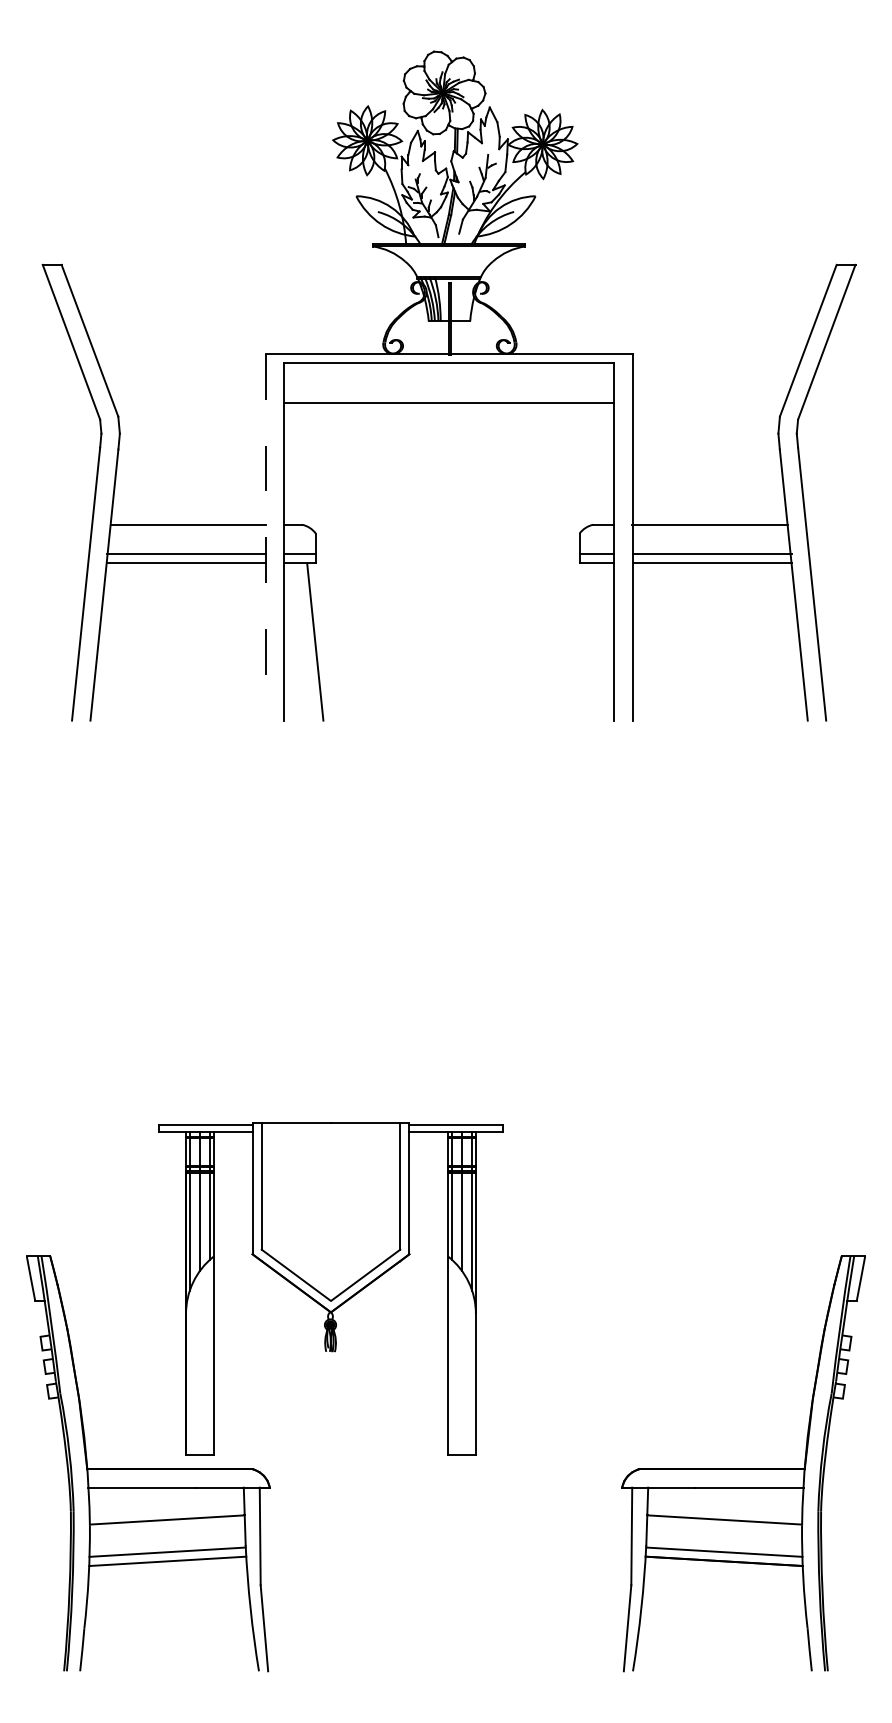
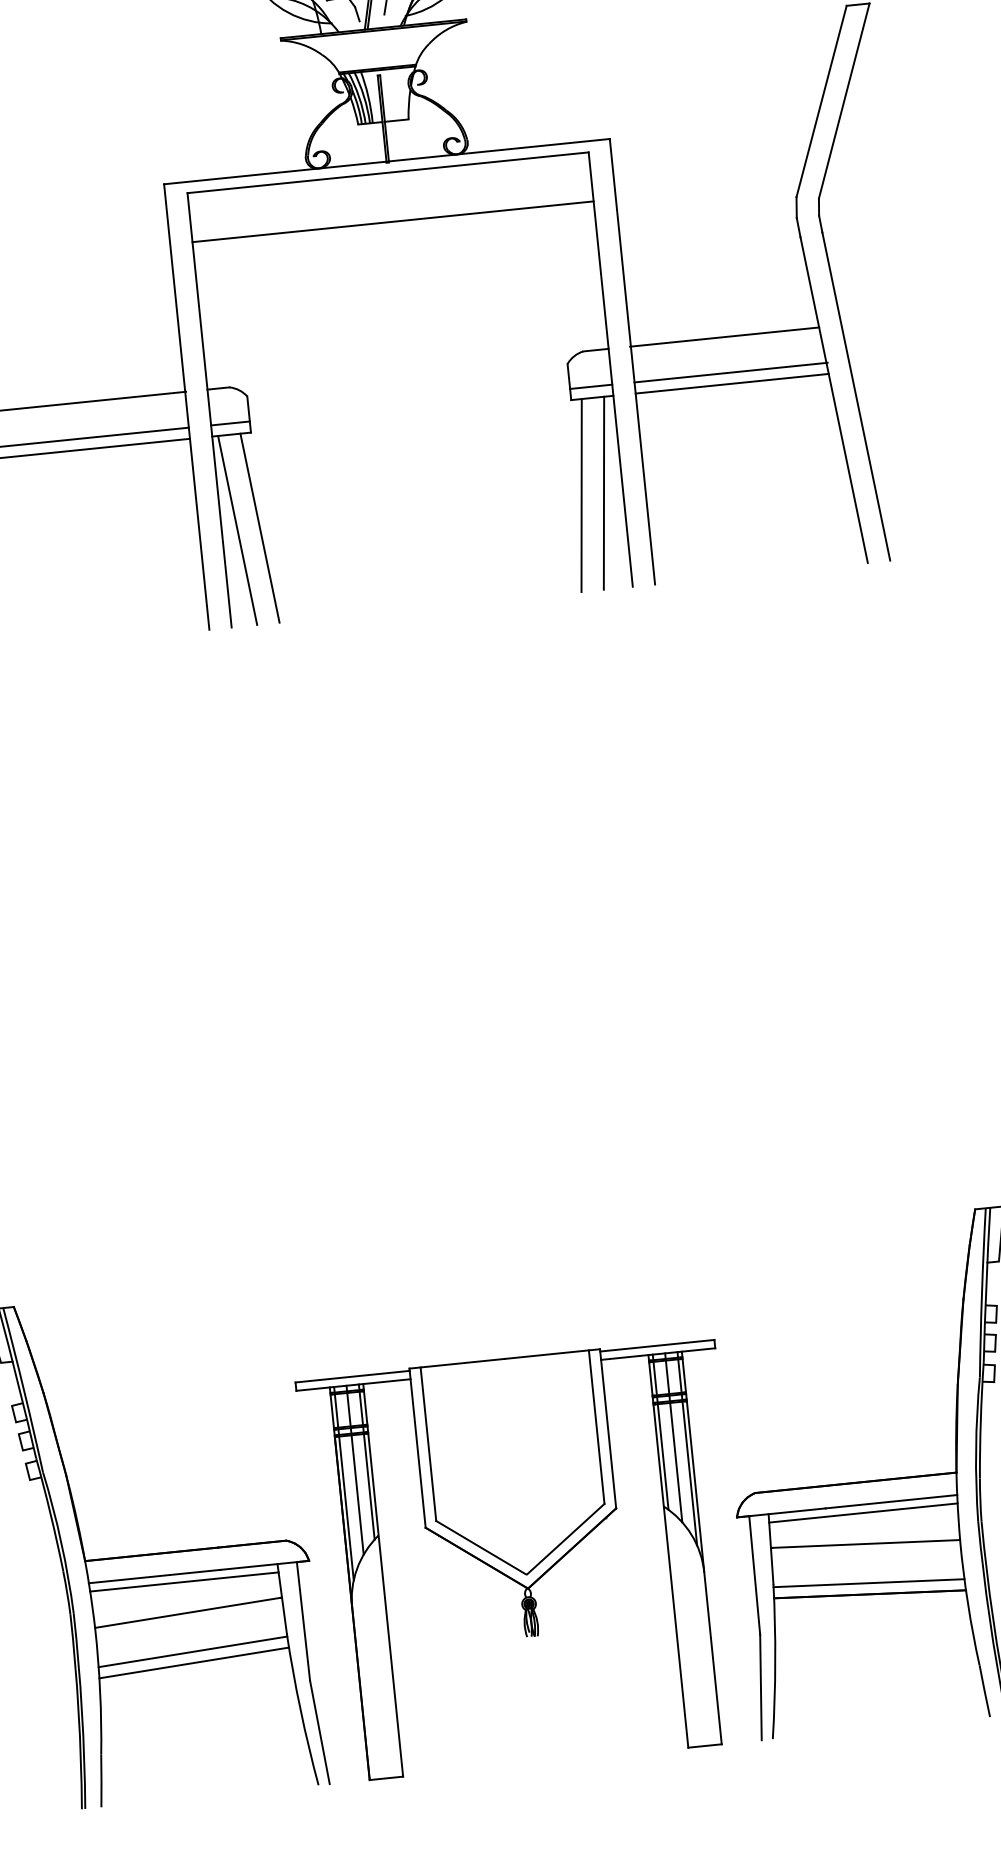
line: (265, 537) -> (186, 407), dashed -> solid
line: (296, 641) -> (237, 529), added
line: (580, 641) -> (582, 494), added
line: (598, 641) -> (603, 492), added
part: (330, 1288) -> (524, 1559), moved
line: (166, 1494) -> (184, 1581), added
line: (725, 1494) -> (863, 1512), added

